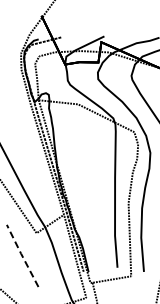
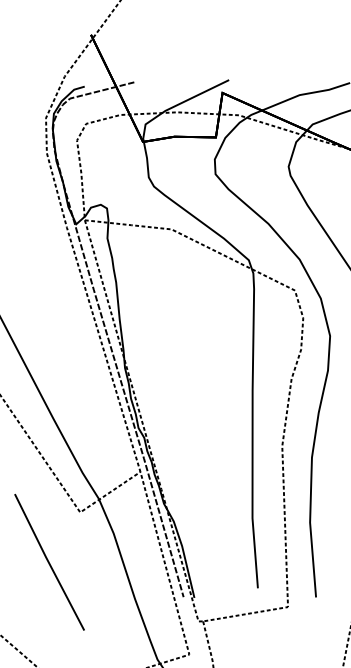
line: (21, 255) -> (46, 561), dashed -> solid

